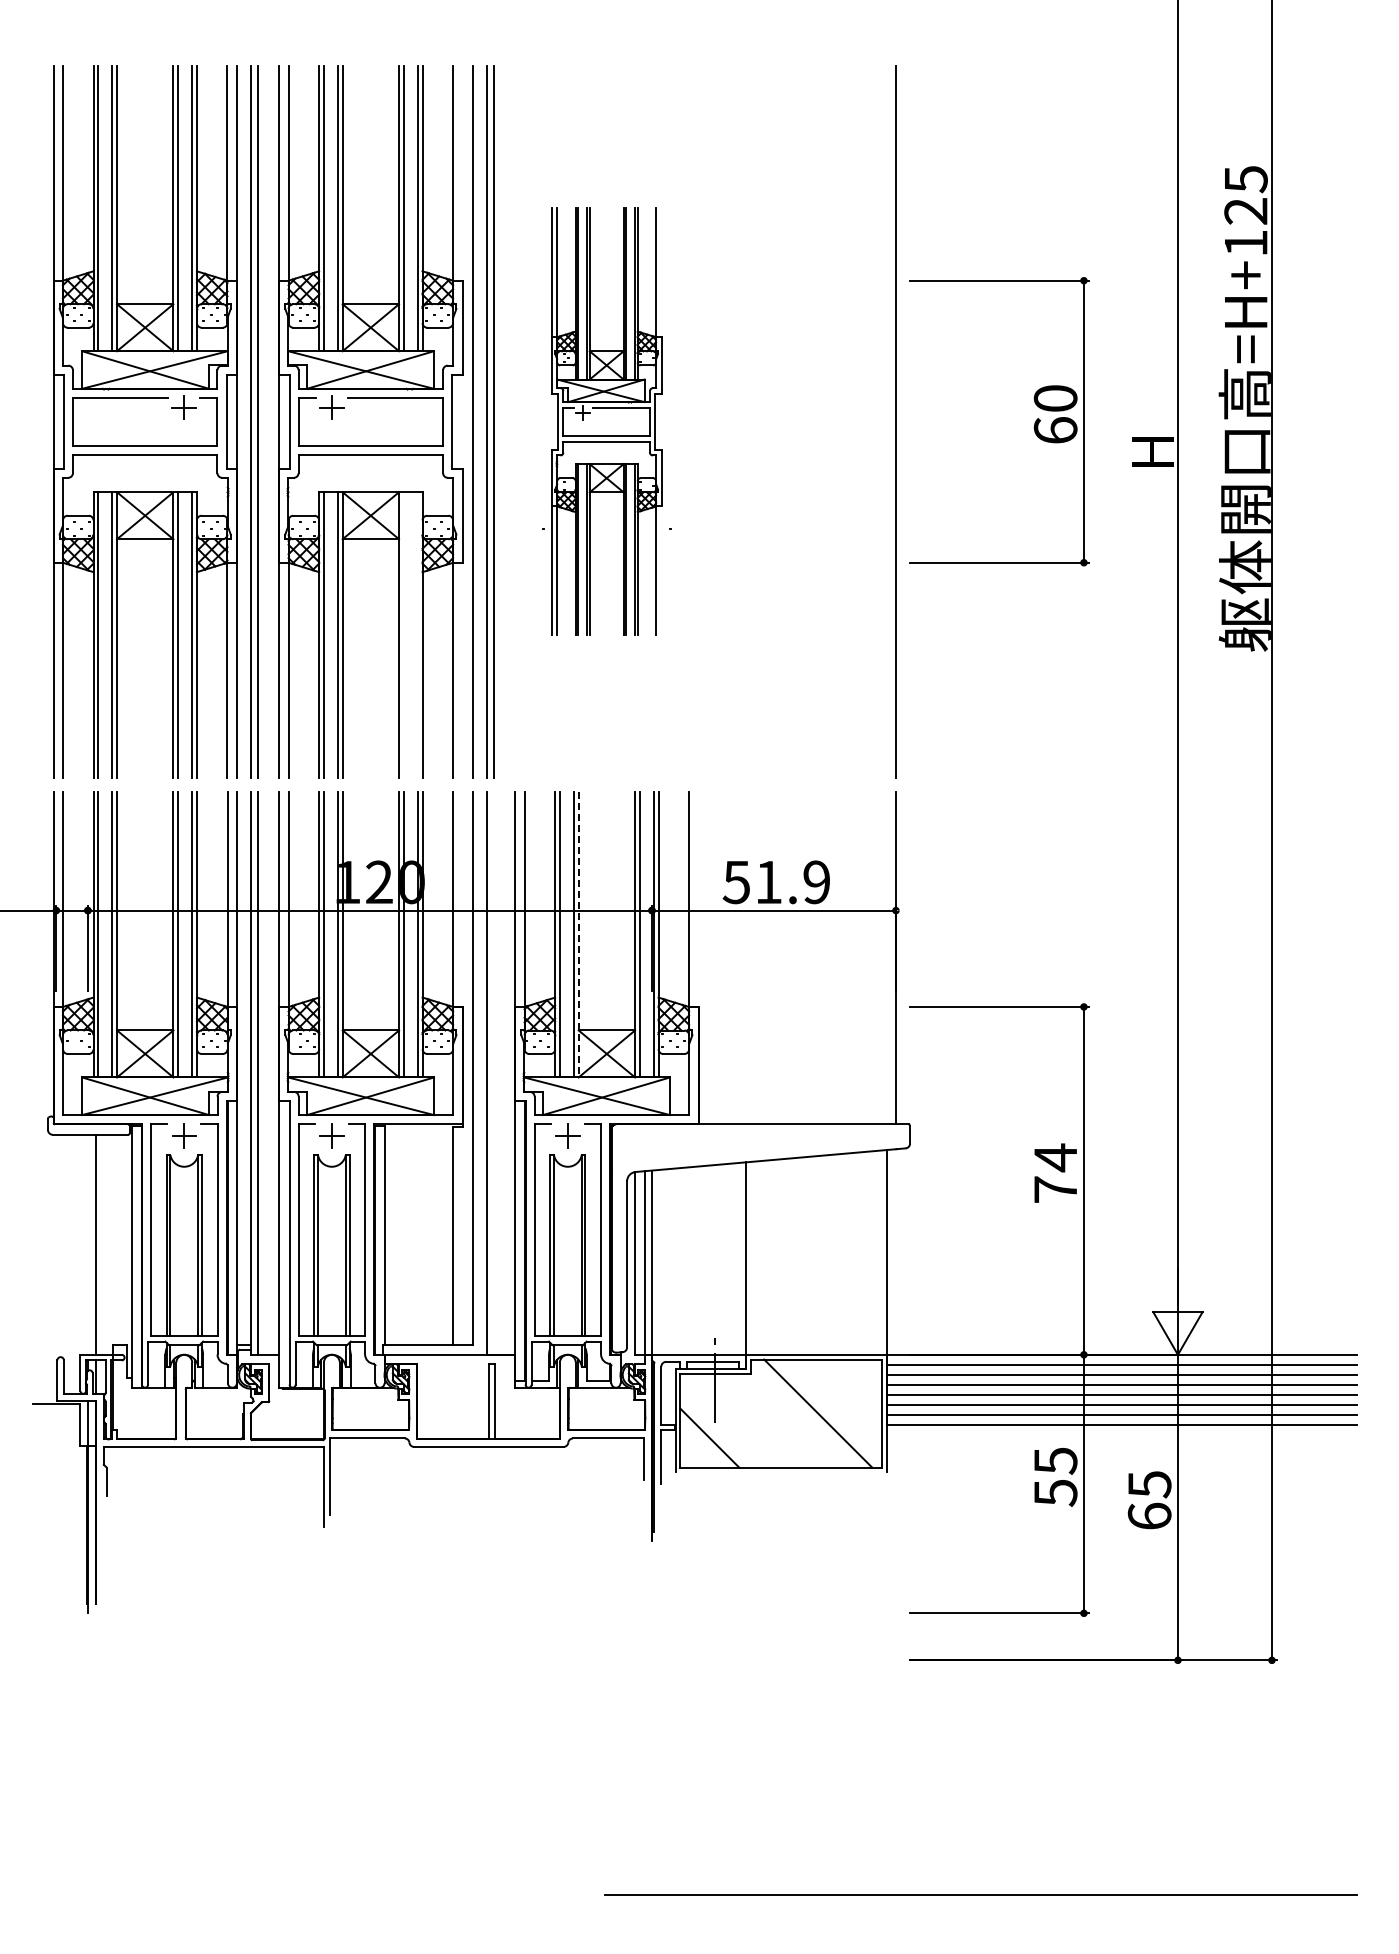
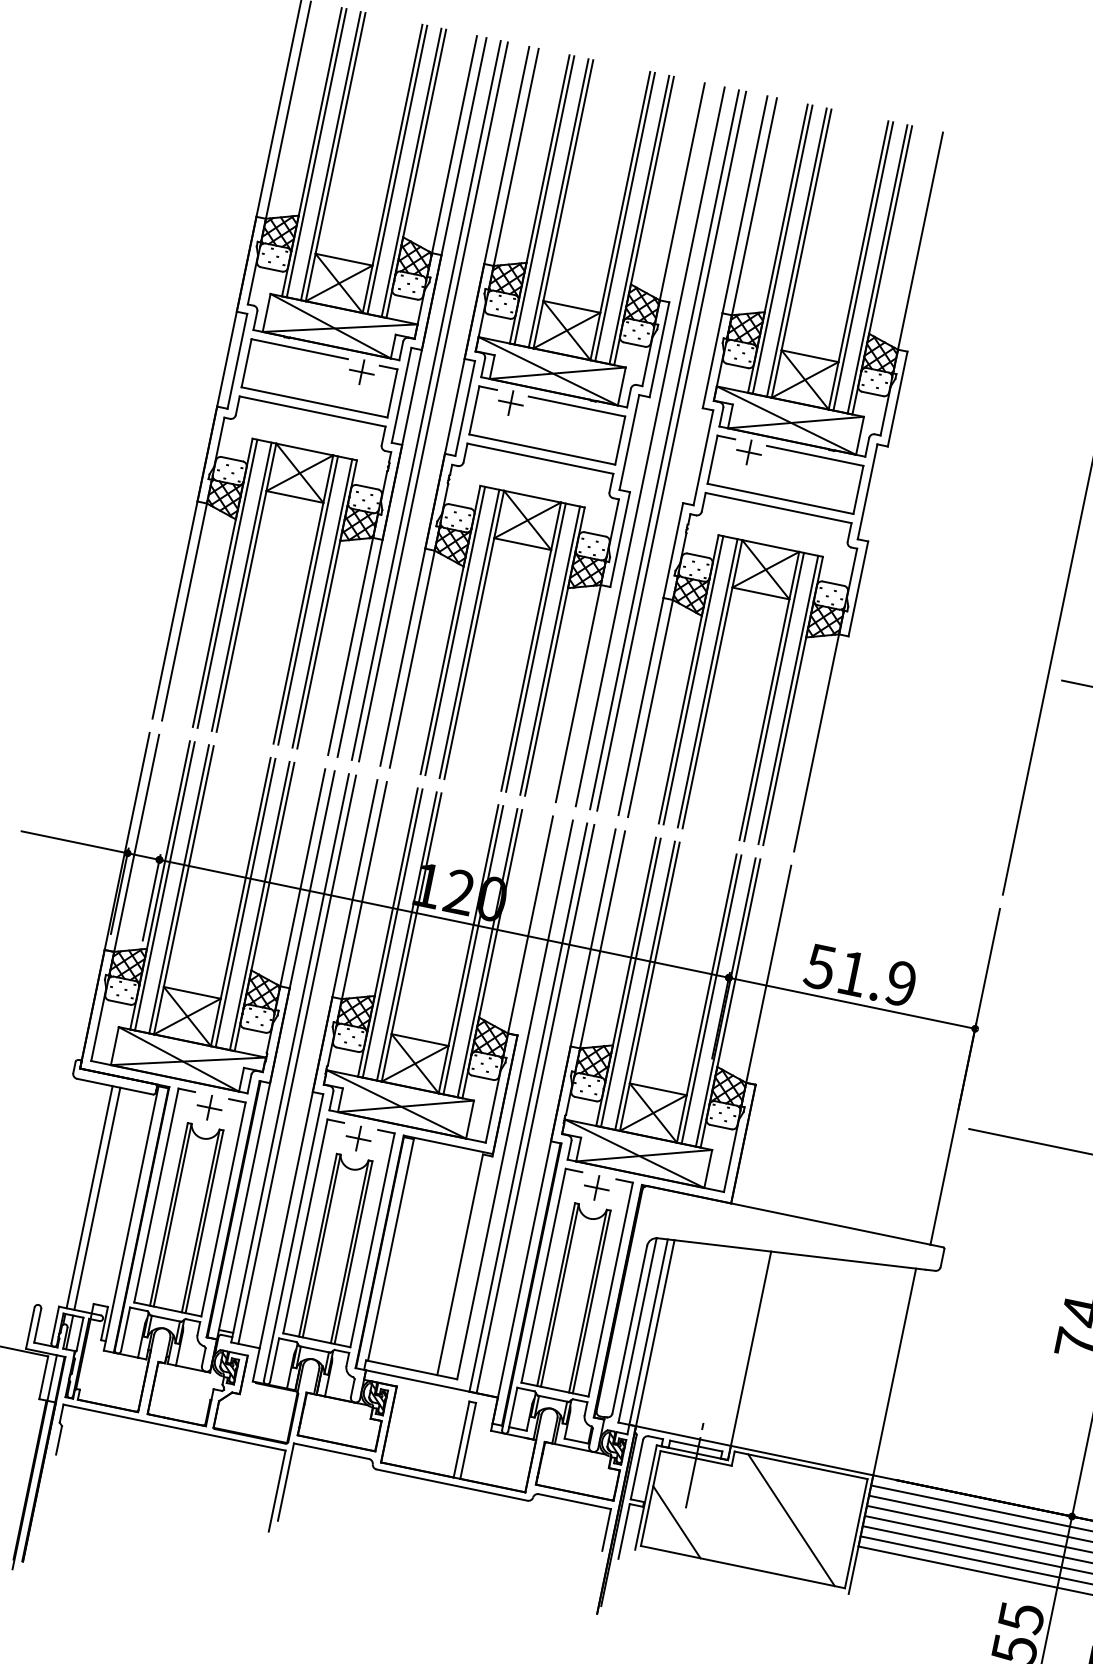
part: (606, 421) -> (785, 474), size x1.67
line: (403, 634) -> (535, 647), added
line: (417, 634) -> (549, 650), added
line: (578, 934) -> (649, 986), dashed -> solid
line: (494, 1072) -> (536, 1108), added
line: (87, 1244) -> (89, 1196), added

